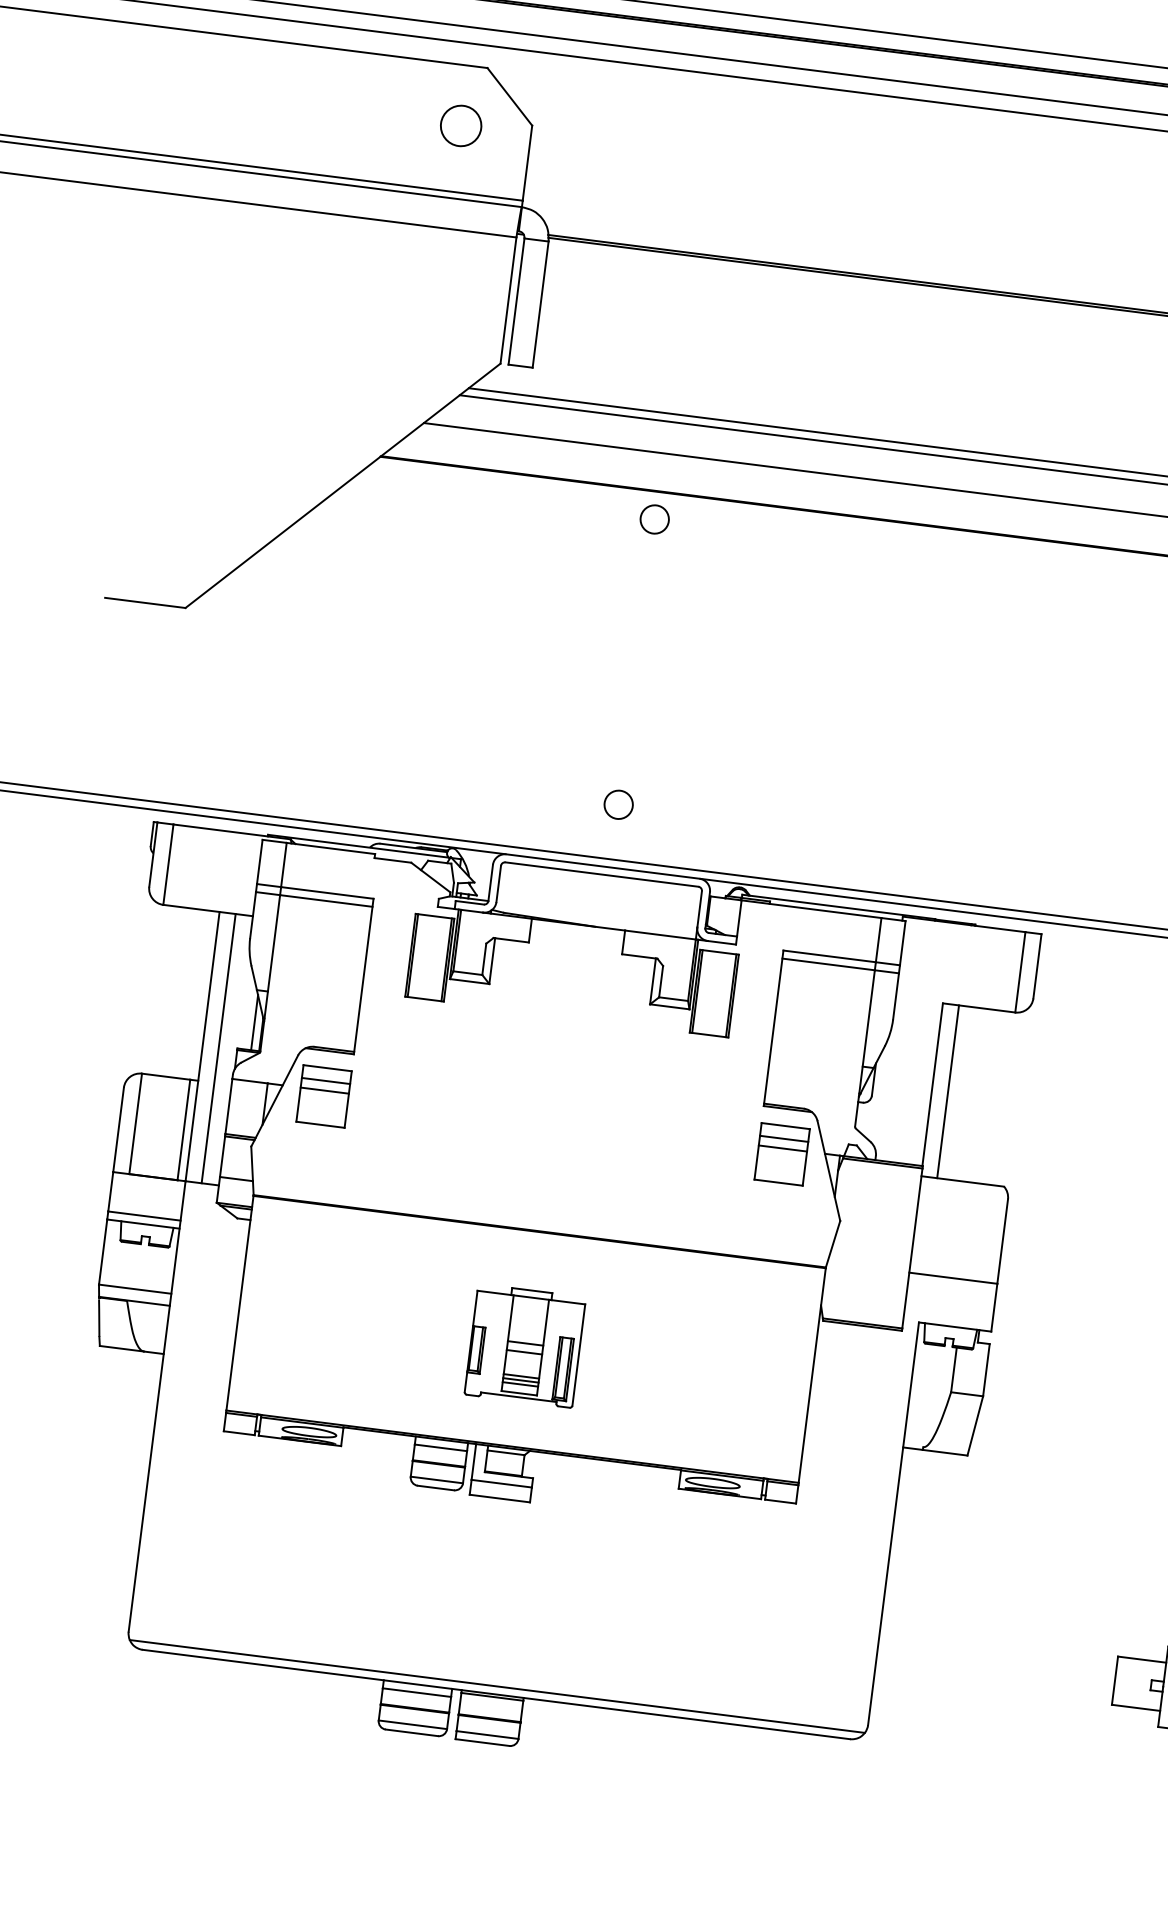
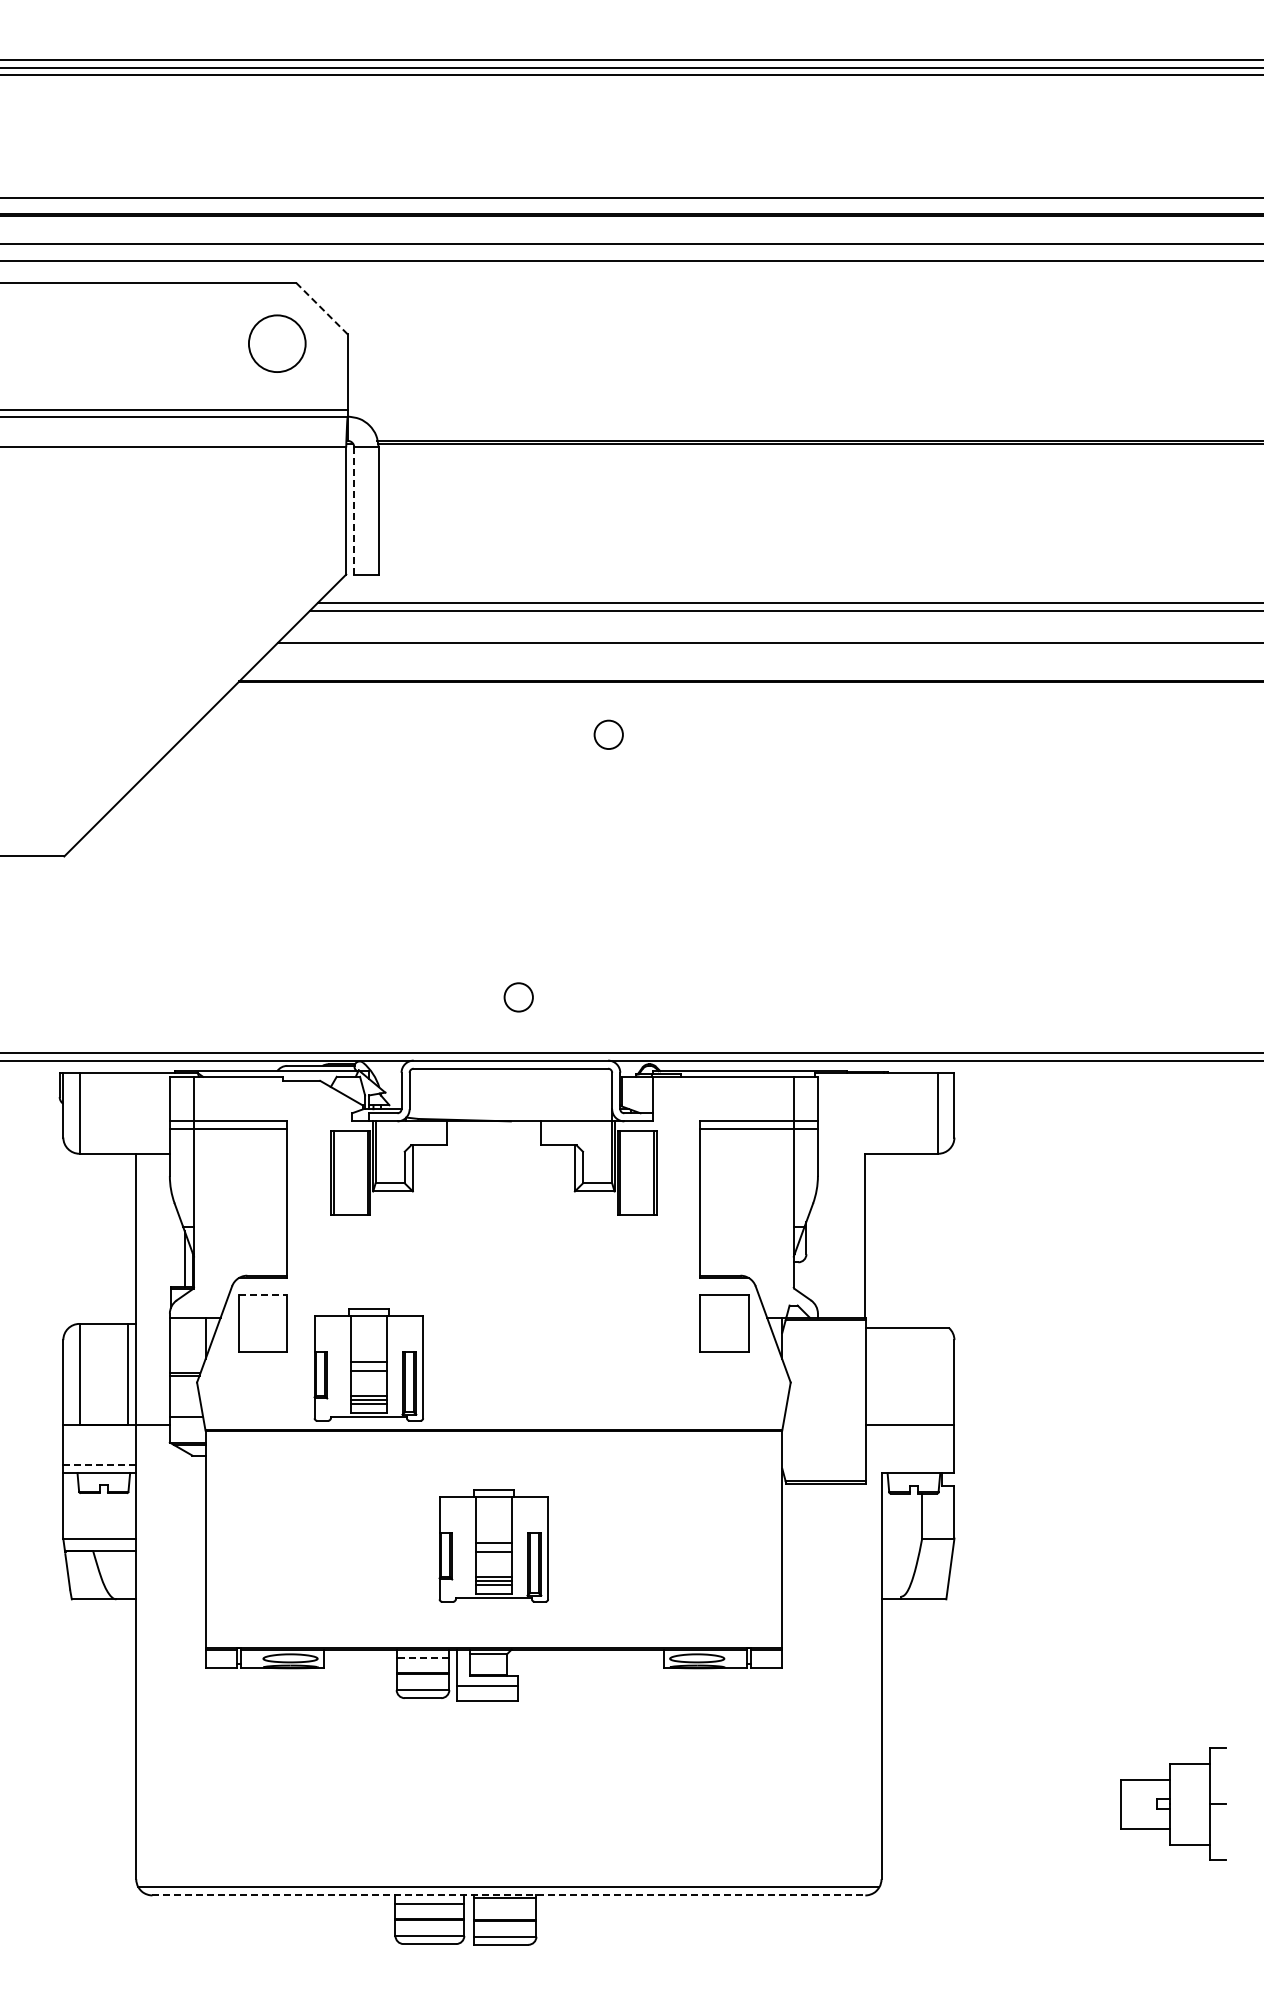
line: (509, 96) -> (321, 308), solid -> dashed
circle: (461, 125) -> (277, 343), size x1.4
line: (516, 301) -> (354, 510), solid -> dashed
circle: (654, 519) -> (608, 734), moved
line: (218, 1048) -> (152, 1289), removed
line: (328, 1068) -> (263, 1295), solid -> dashed
line: (325, 1081) -> (262, 1308), removed
line: (324, 1090) -> (262, 1317), removed
line: (948, 1091) -> (881, 1240), removed
line: (783, 1139) -> (724, 1308), removed
line: (782, 1148) -> (724, 1317), removed
part: (423, 1150) -> (368, 1364), added
line: (145, 1215) -> (100, 1464), solid -> dashed
line: (440, 1447) -> (422, 1657), solid -> dashed
line: (496, 1694) -> (509, 1895), solid -> dashed

